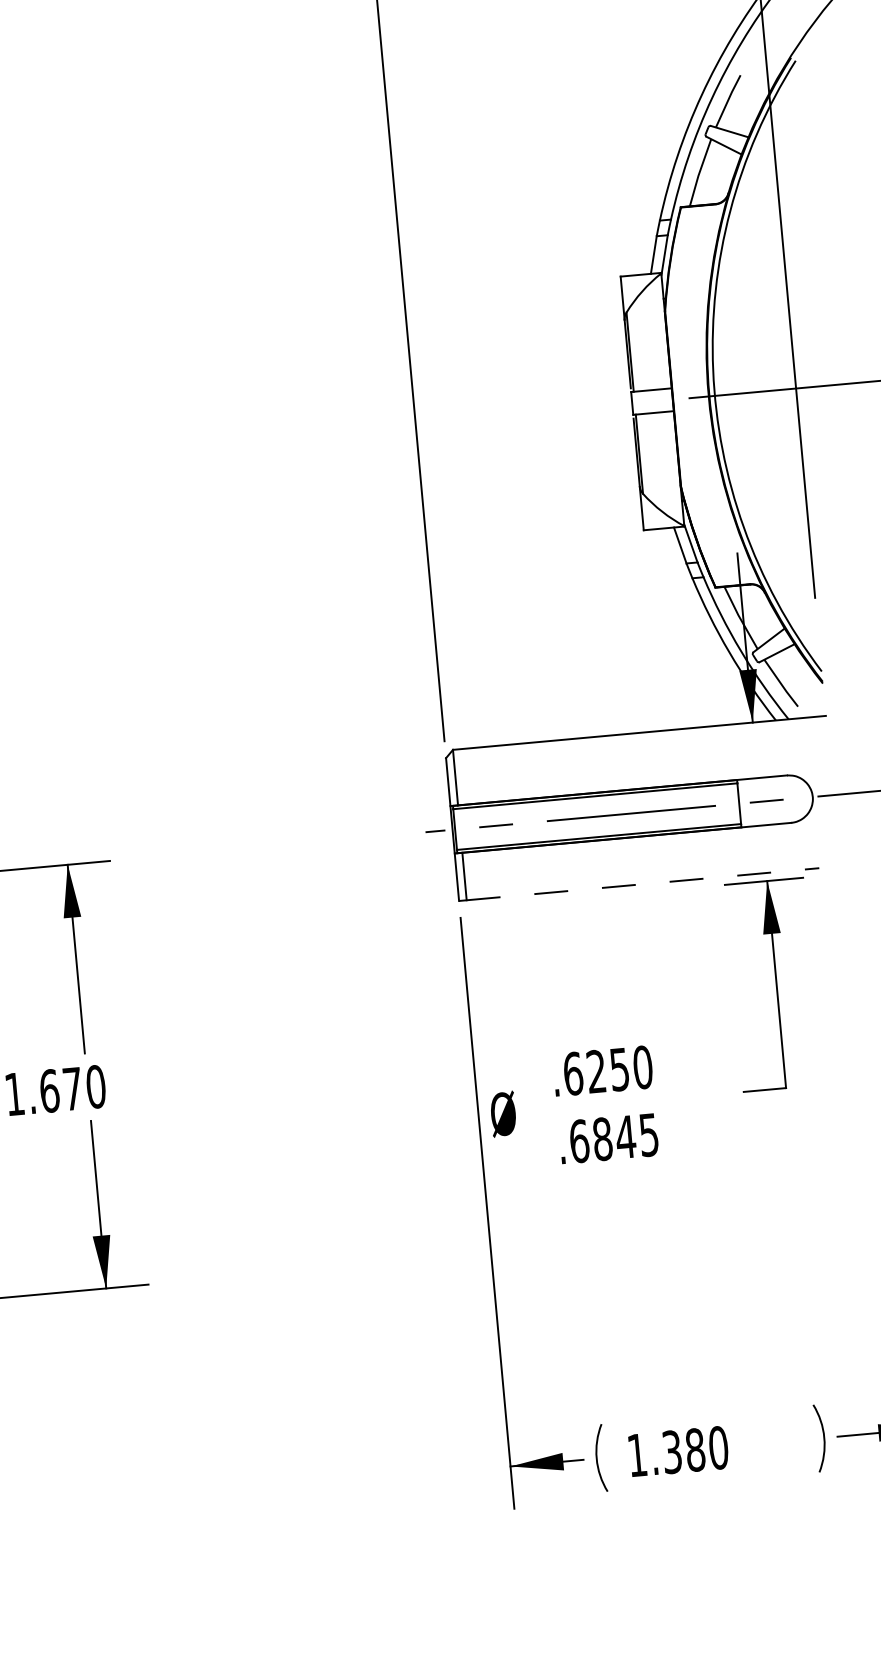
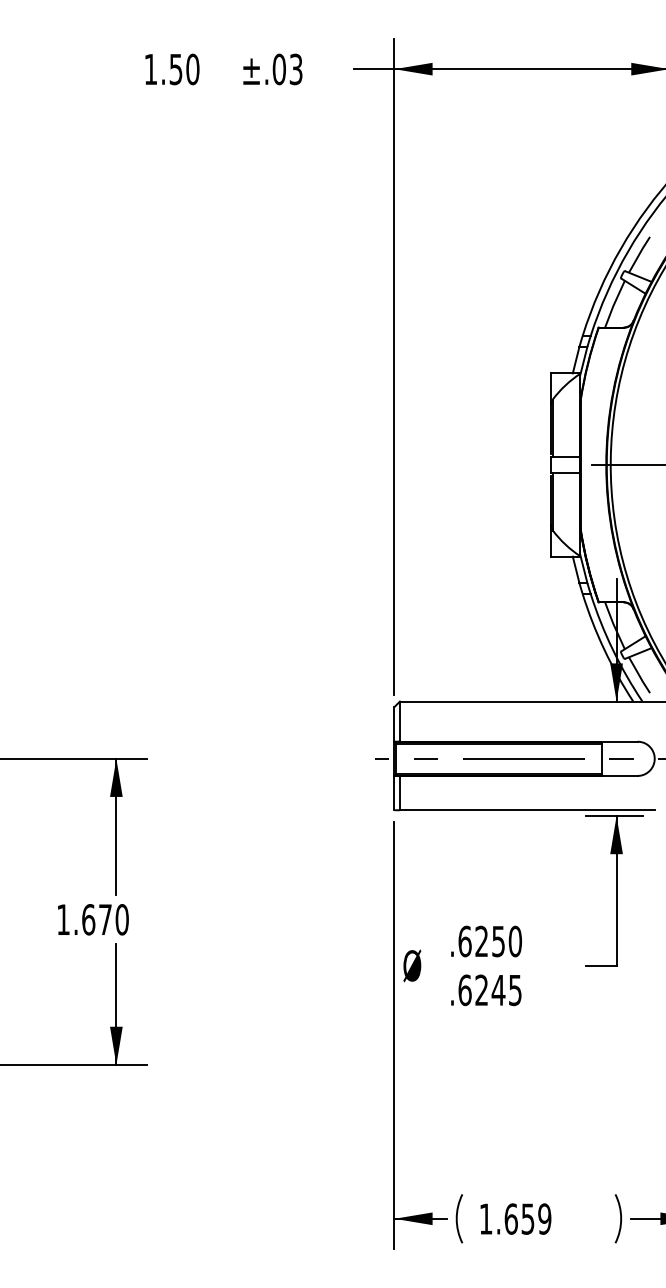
line: (643, 884) -> (527, 810), dashed -> solid
text: (602, 1139) -> (481, 990), .6845 -> .6245
text: (694, 1449) -> (527, 1218), 1.380 -> 1.659

